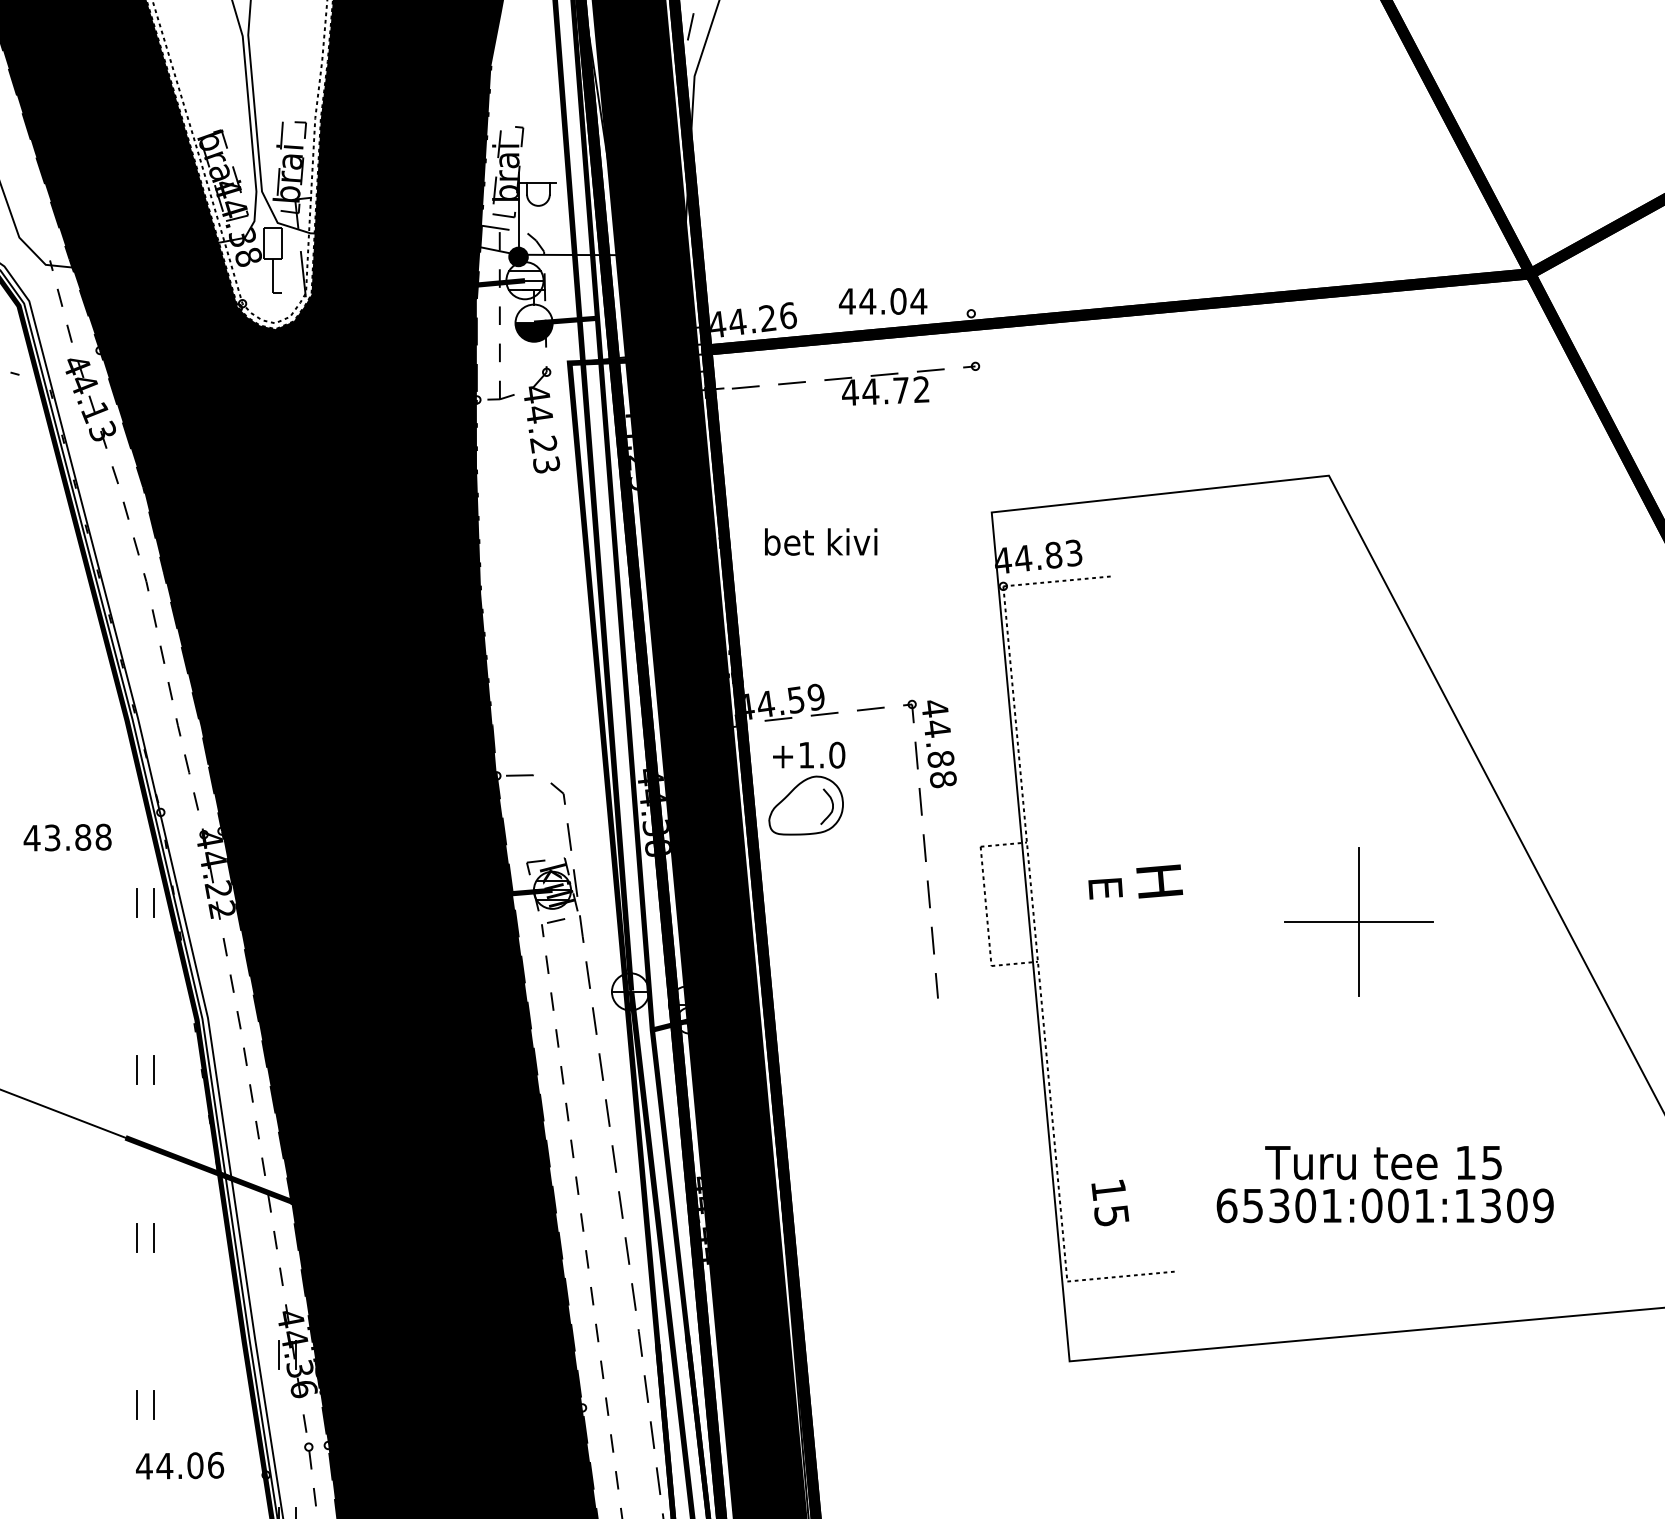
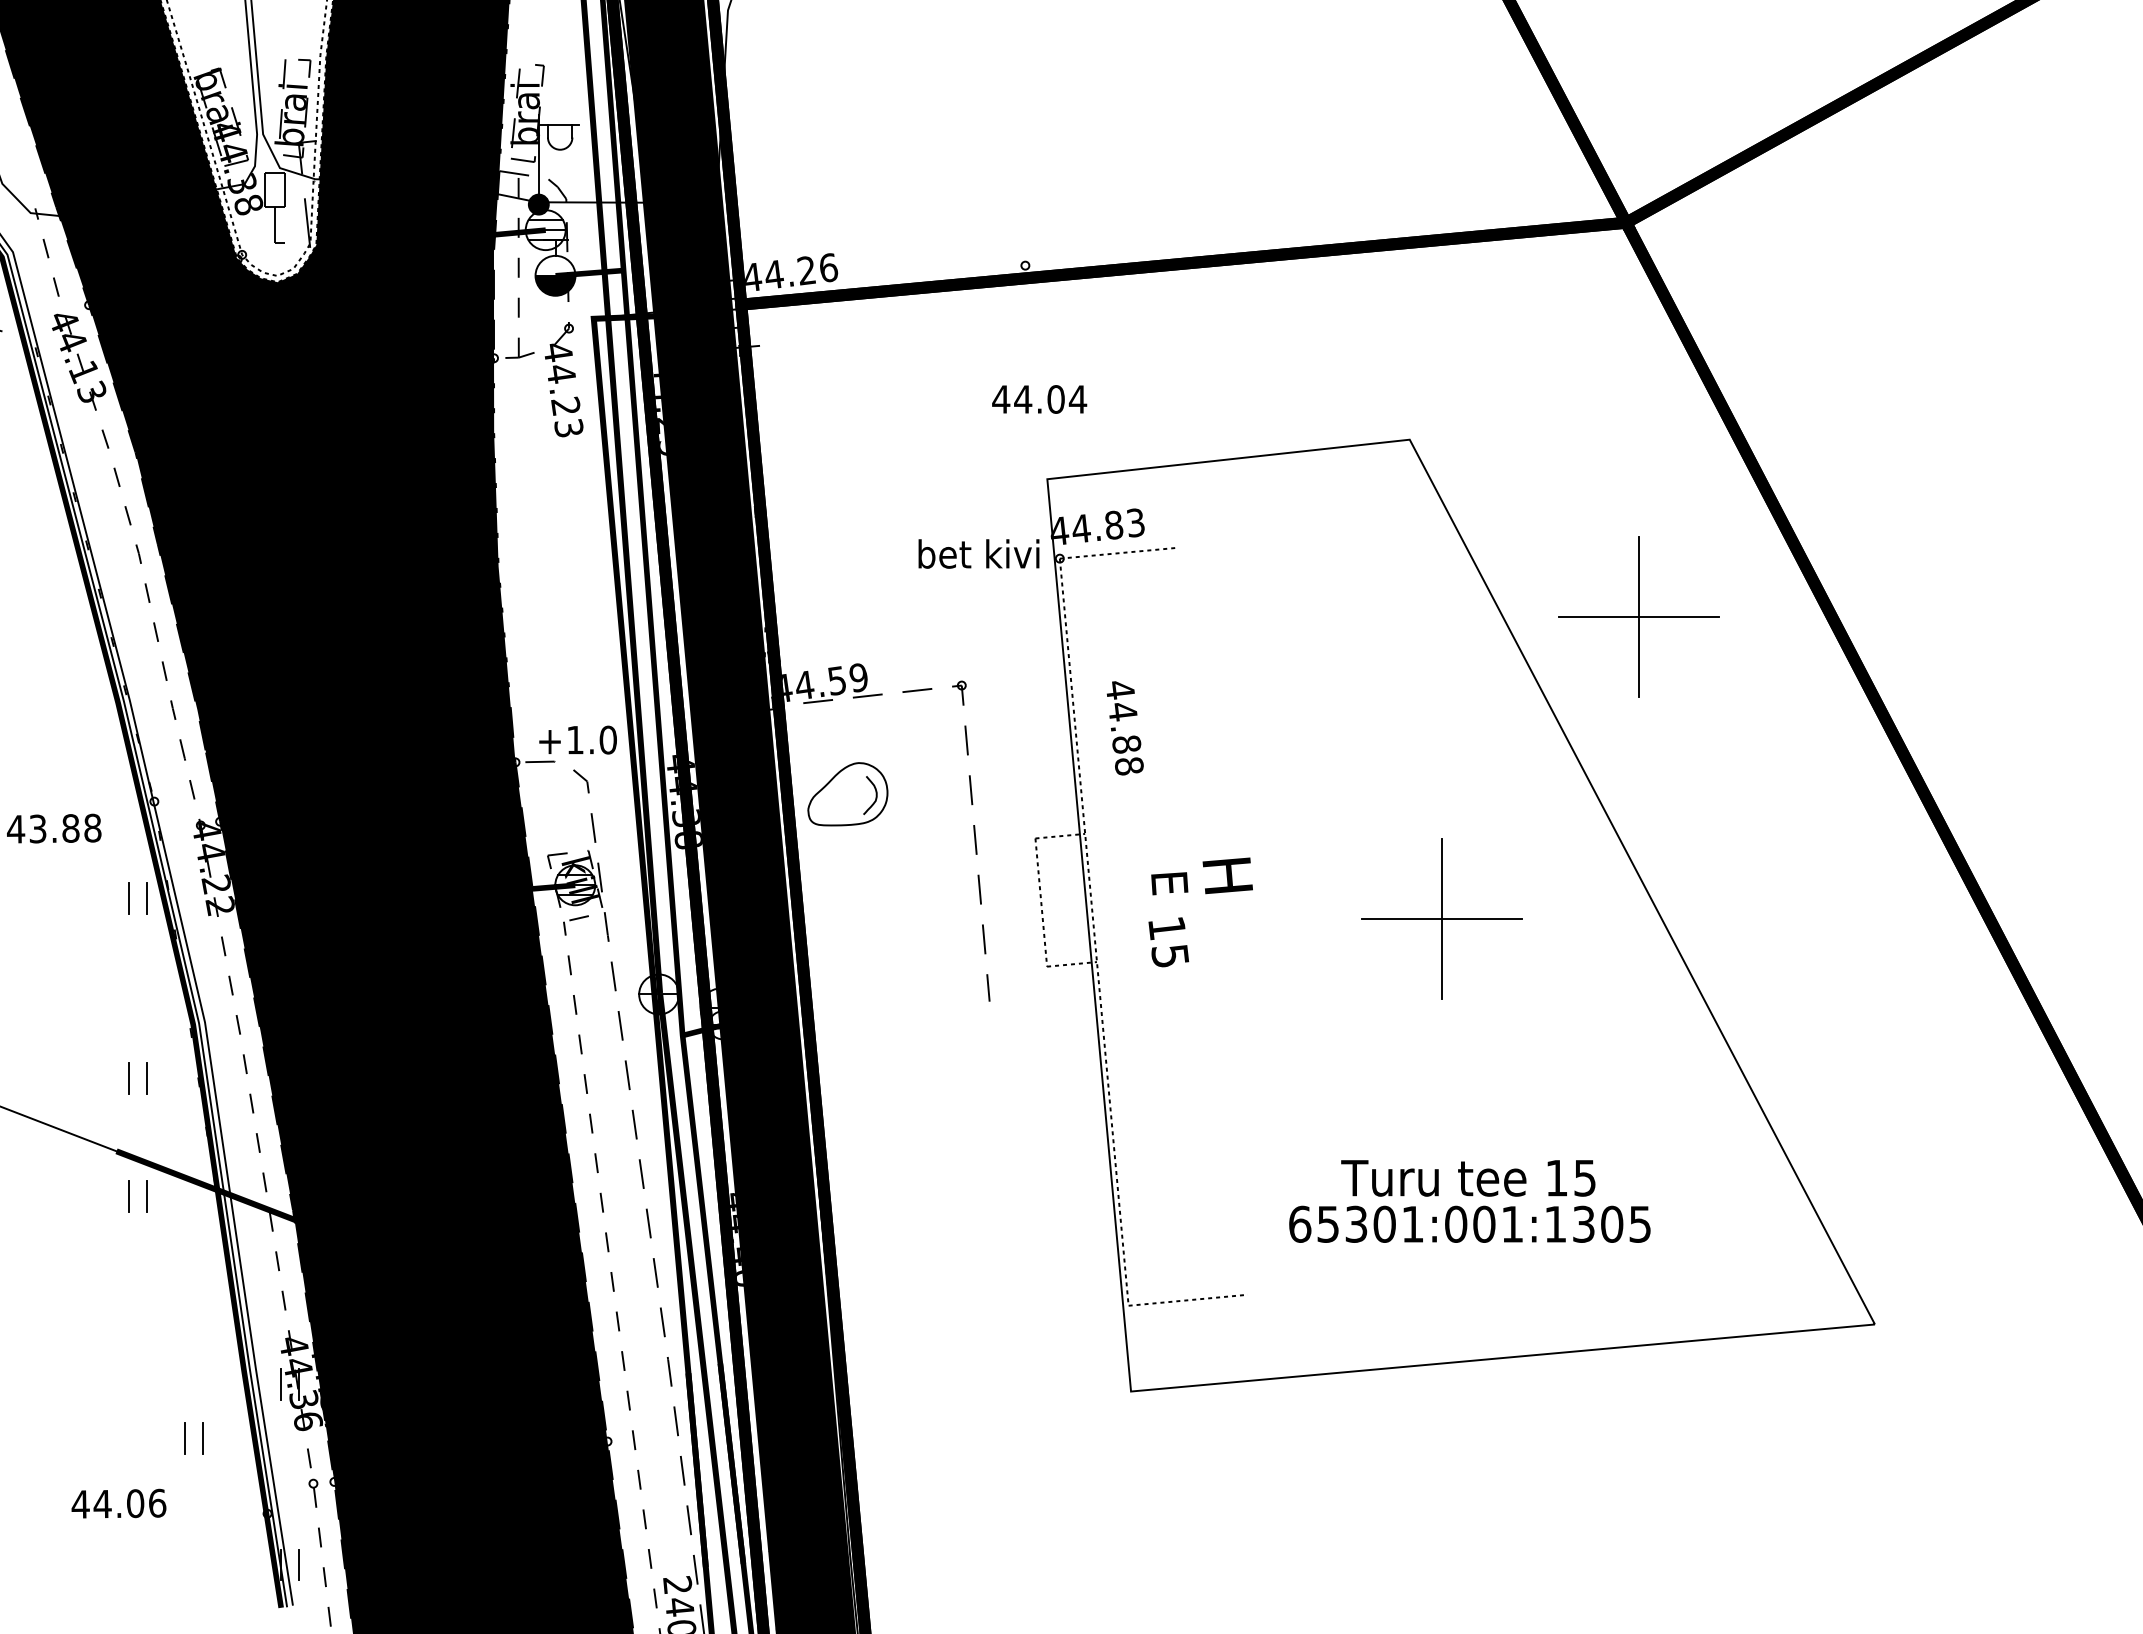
text: (883, 301) -> (1039, 399), moved
part: (856, 383) -> (901, 340), removed
text: (820, 541) -> (978, 553), moved
part: (1541, 640) -> (1638, 616), added
text: (938, 744) -> (1124, 728), moved
text: (808, 754) -> (577, 739), moved
text: (1110, 1203) -> (1168, 942), moved
text: (1543, 1205) -> (1640, 1223), 65301:001:1309 -> 65301:001:1305
part: (137, 1237) -> (129, 1196), moved
text: (705, 1256) -> (739, 1278), 44.44 -> 44.40
part: (137, 1405) -> (185, 1438), moved
text: (179, 1465) -> (118, 1503), moved

